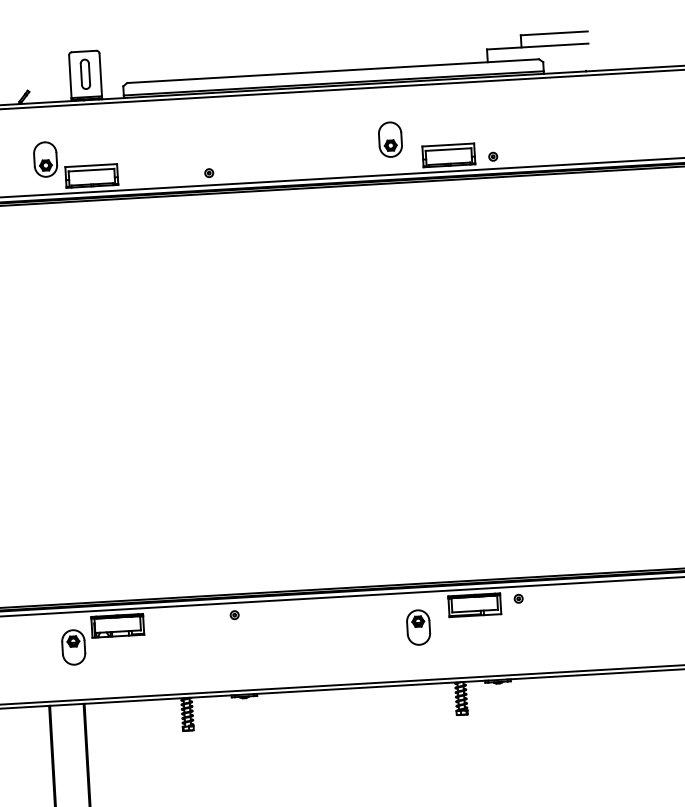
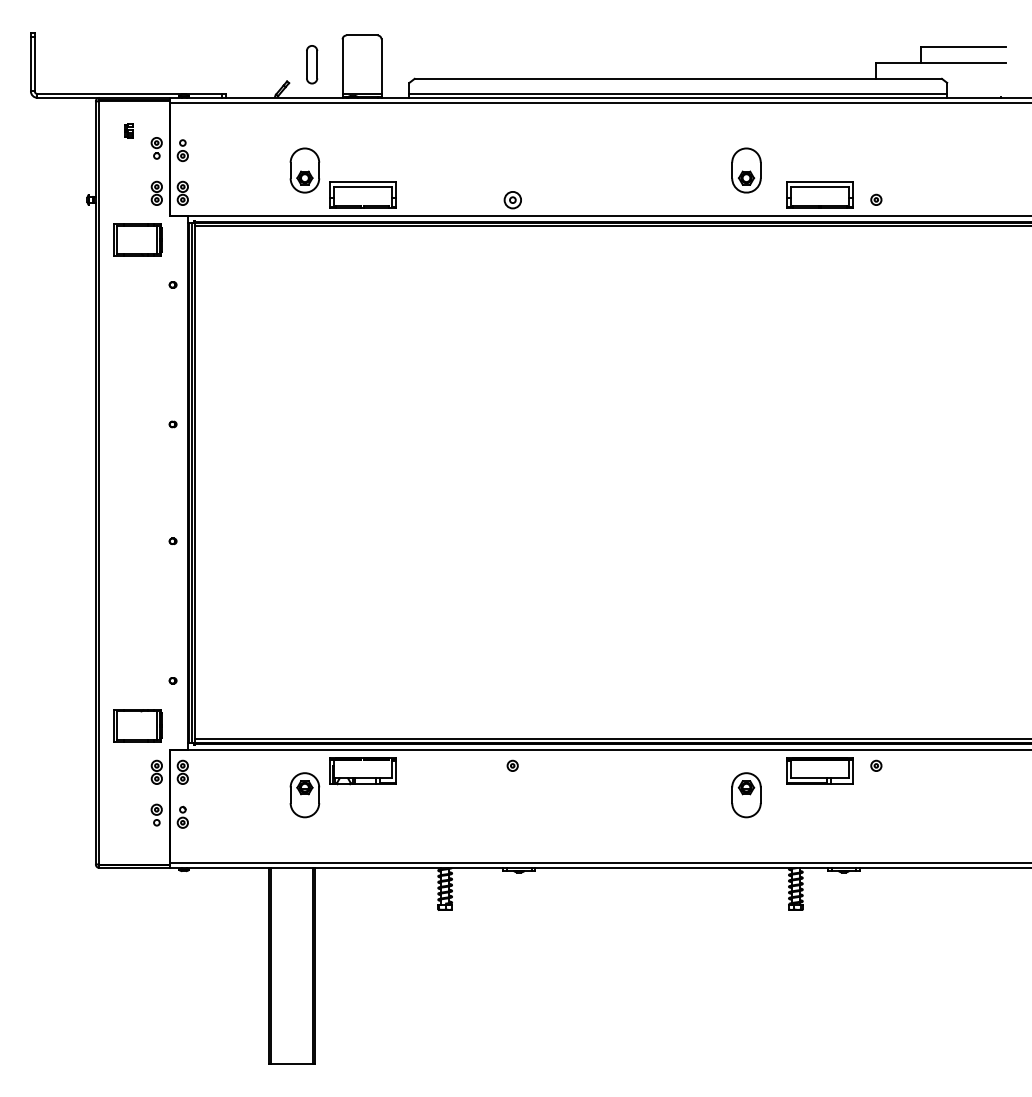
part: (85, 74) -> (312, 64), moved
part: (209, 172) -> (512, 199), size x1.6

